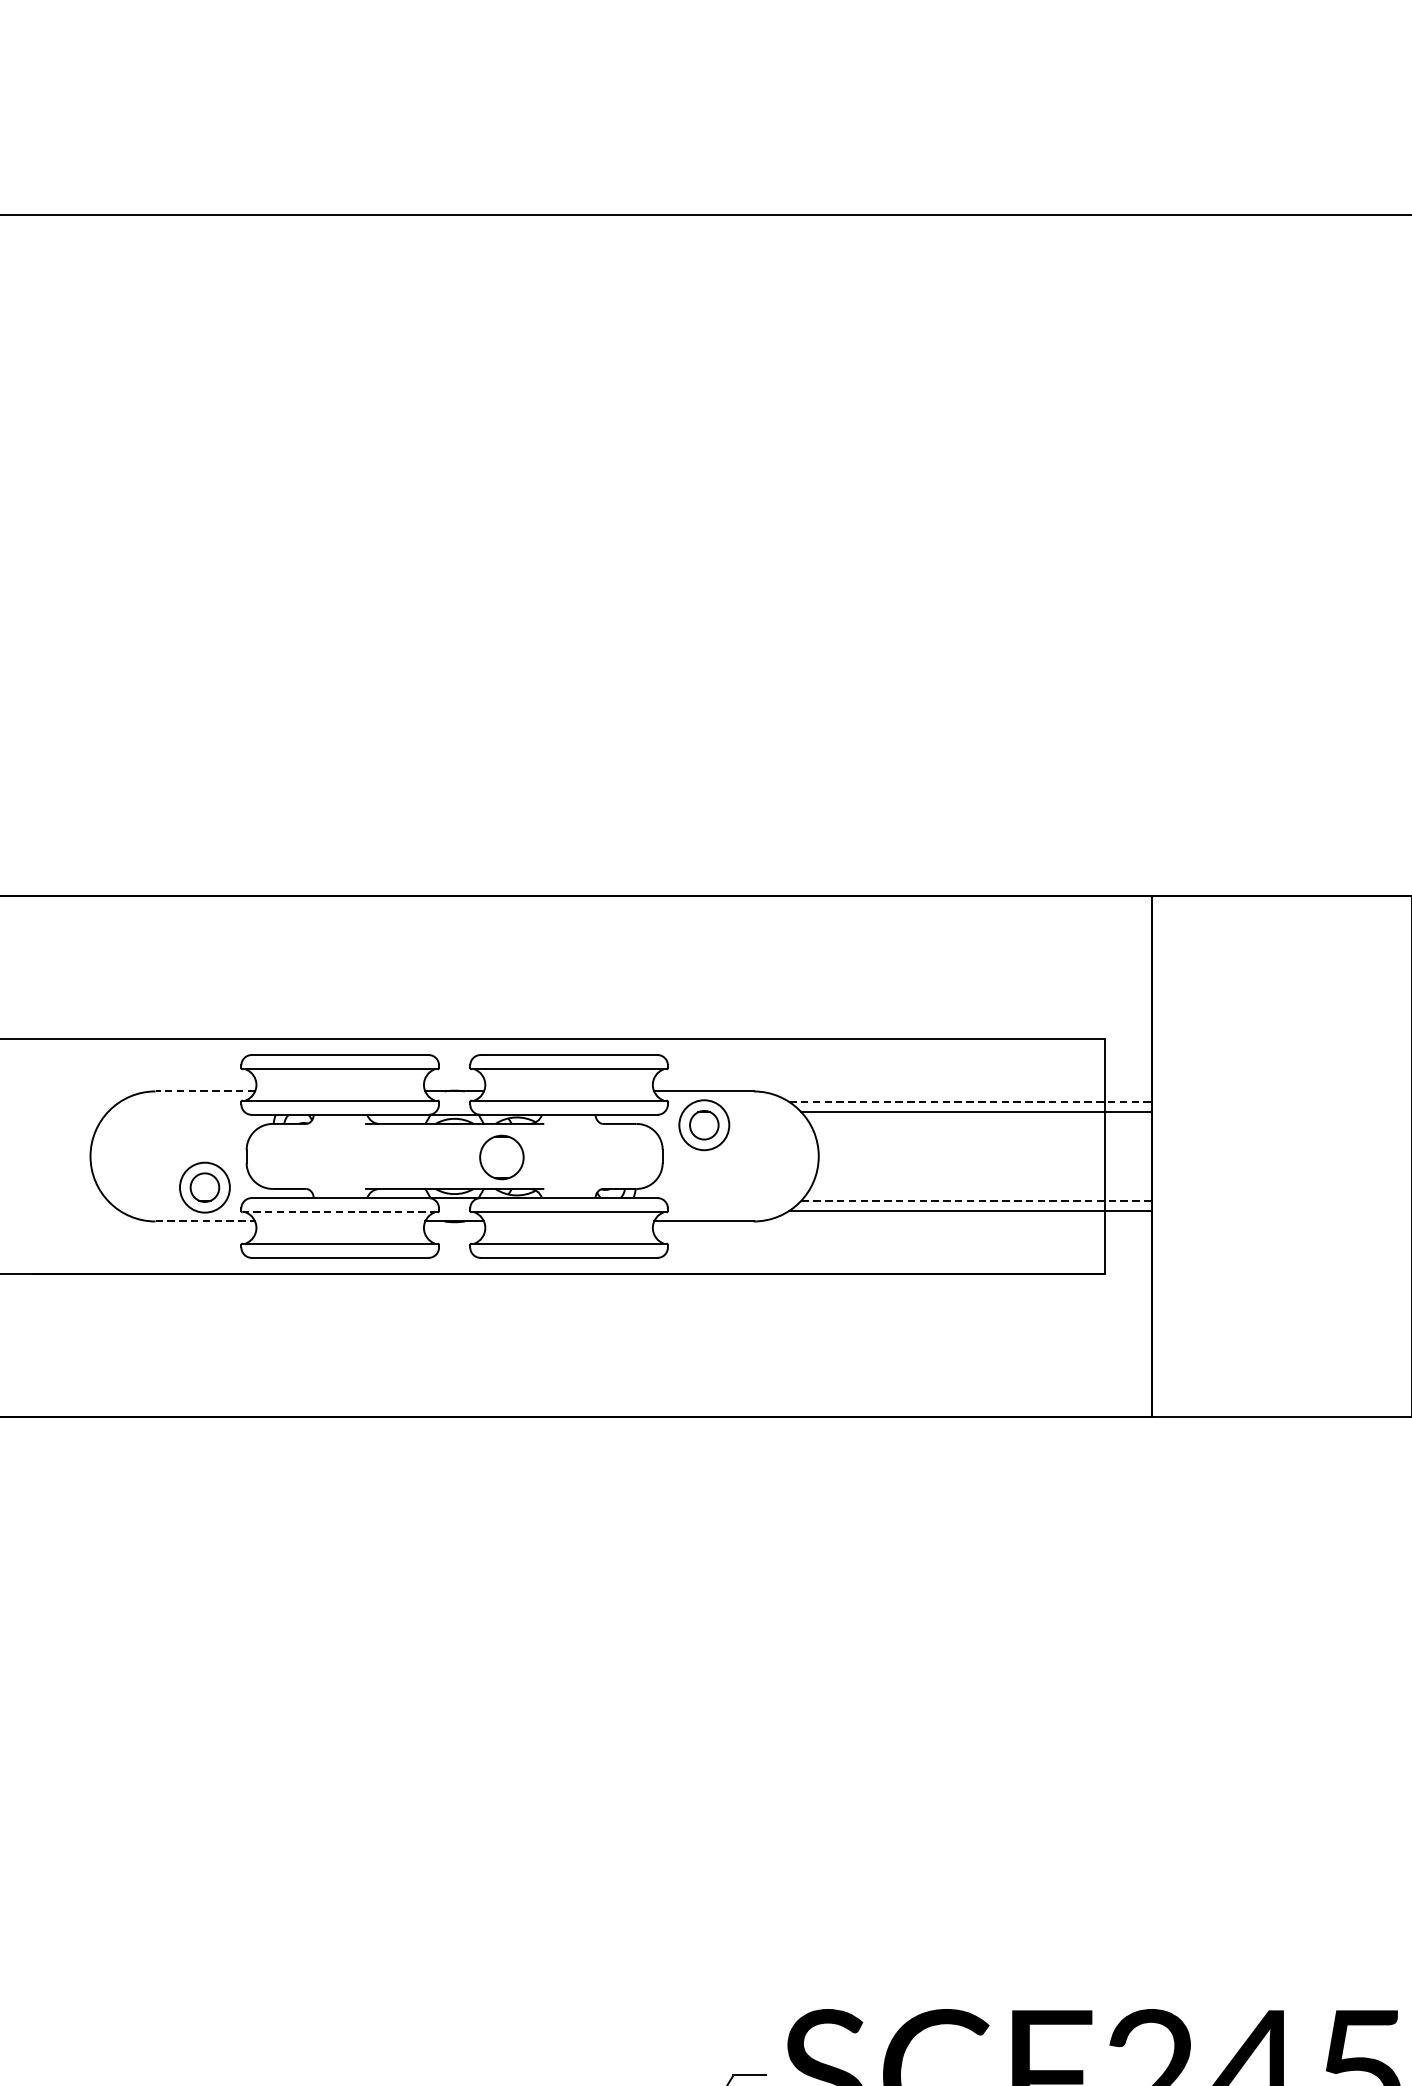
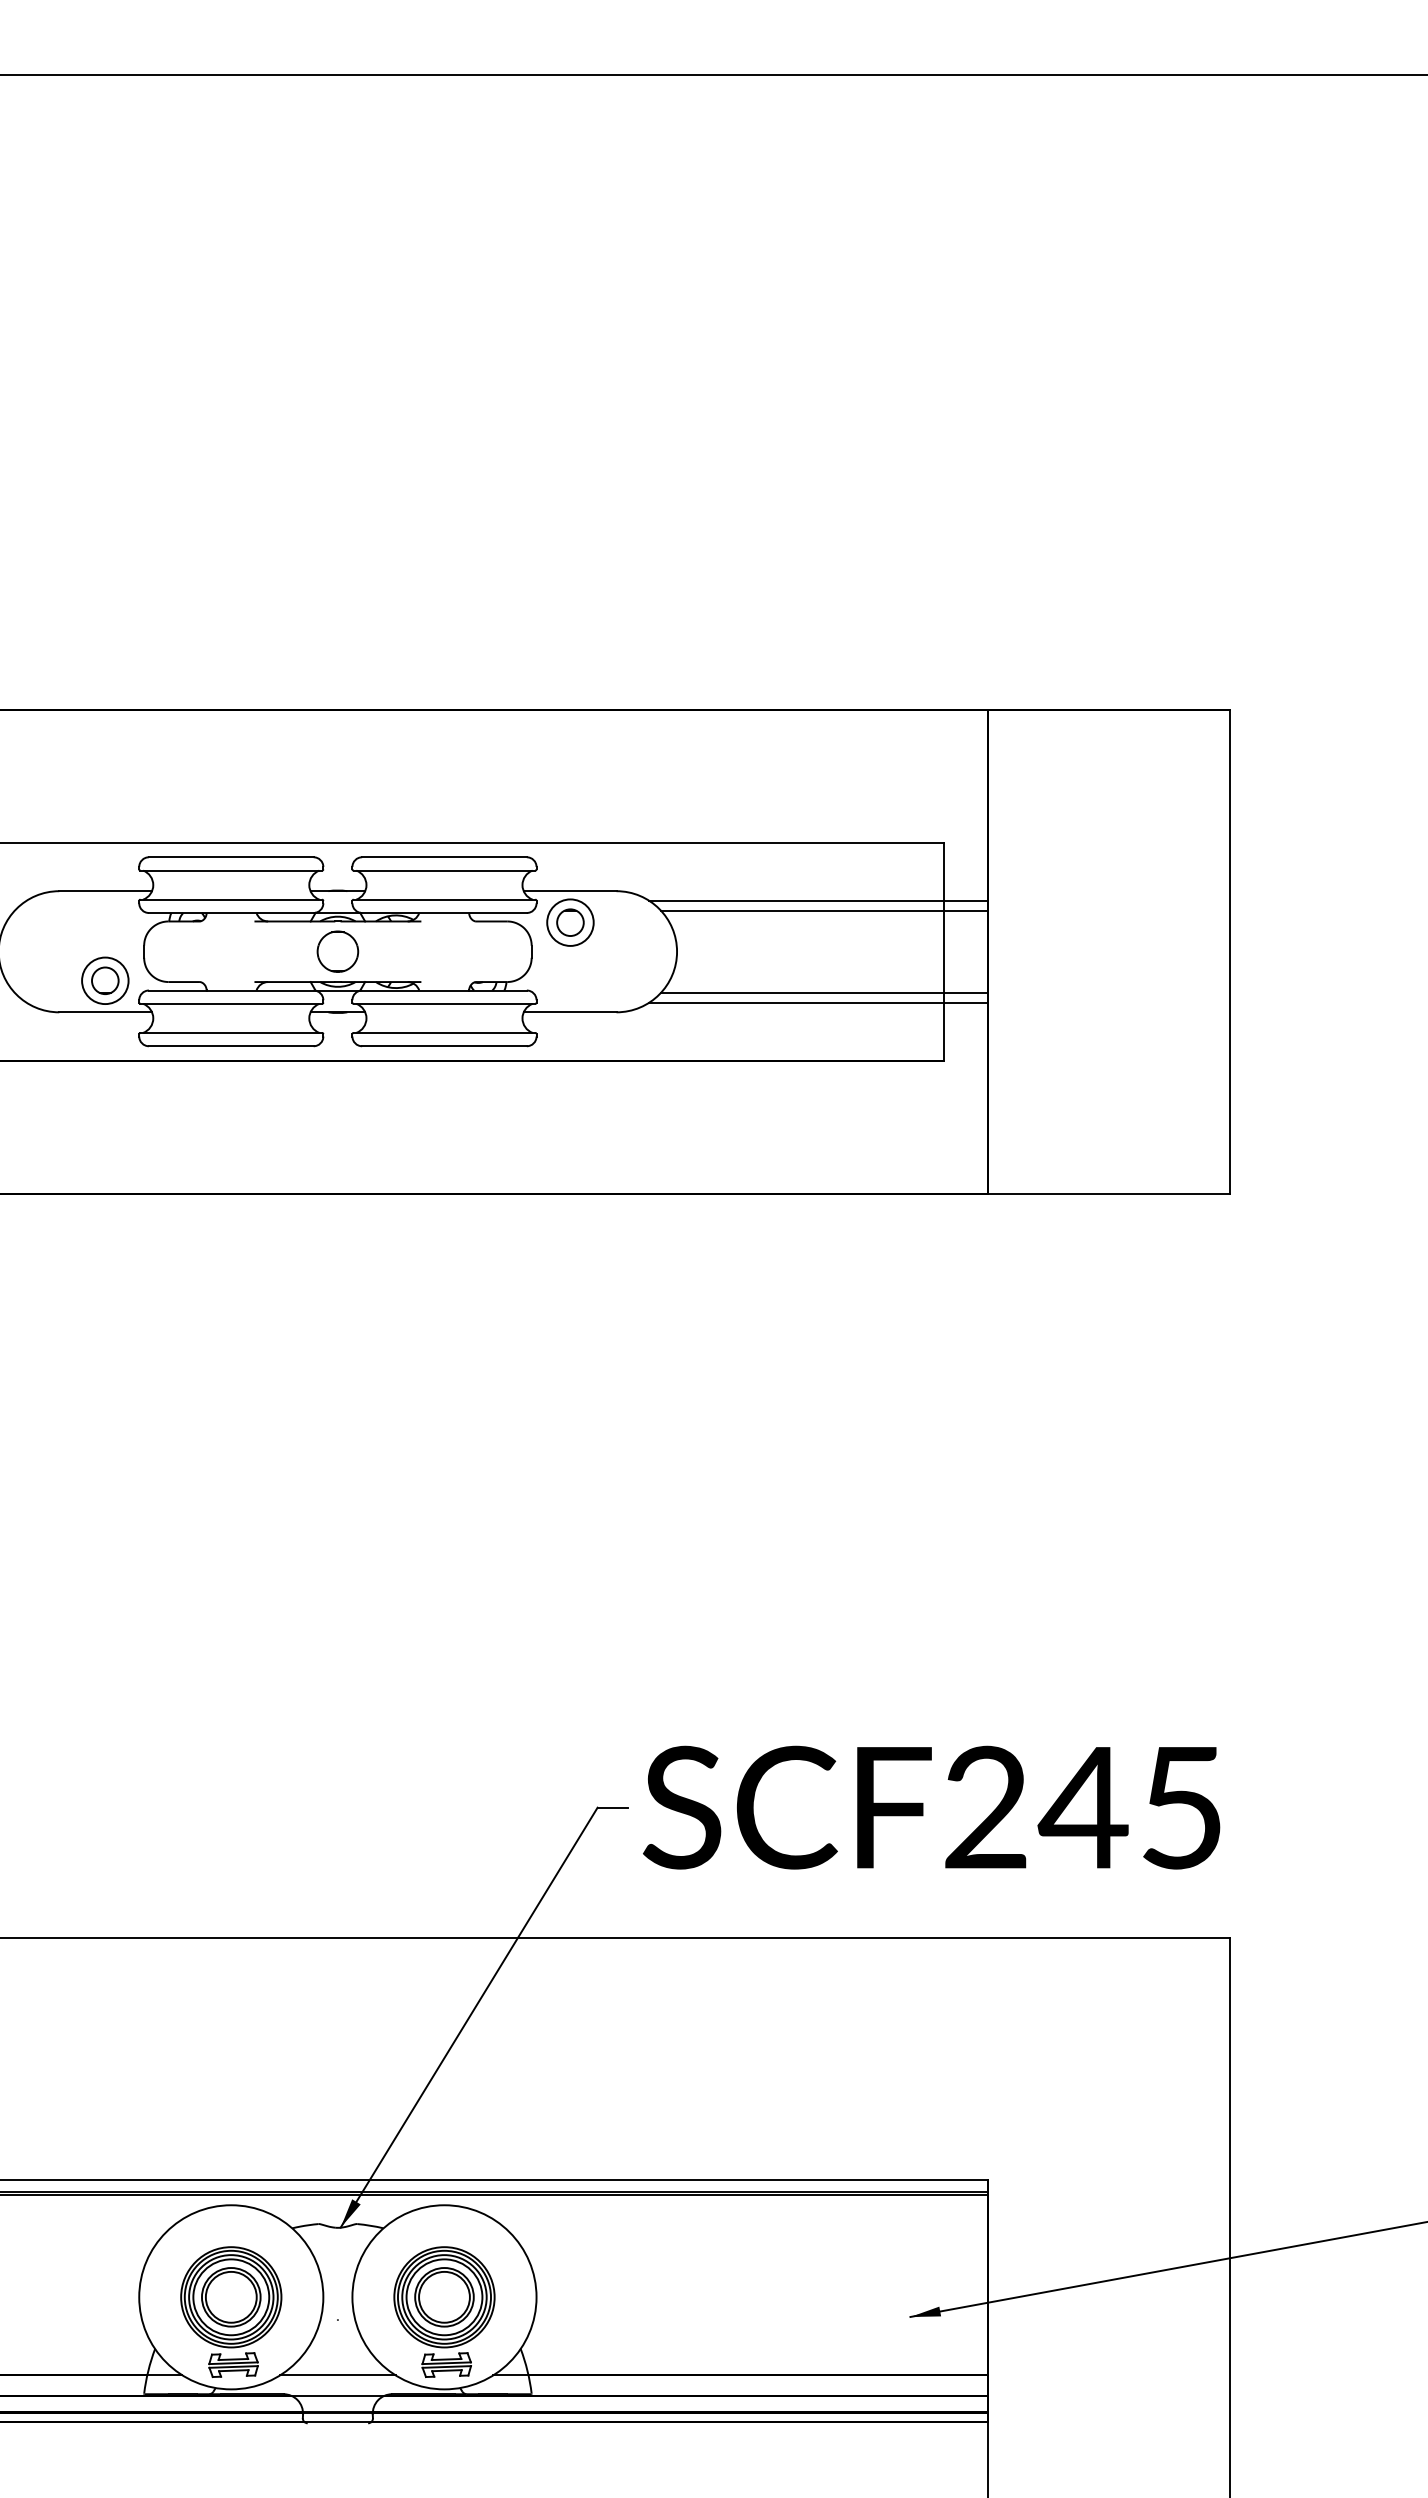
line: (205, 1091) -> (105, 891), dashed -> solid
line: (971, 1101) -> (819, 900), dashed -> solid
part: (501, 1157) -> (337, 951), moved
line: (977, 1200) -> (824, 992), dashed -> solid
line: (340, 1212) -> (231, 1003), dashed -> solid
line: (206, 1221) -> (106, 1012), dashed -> solid

